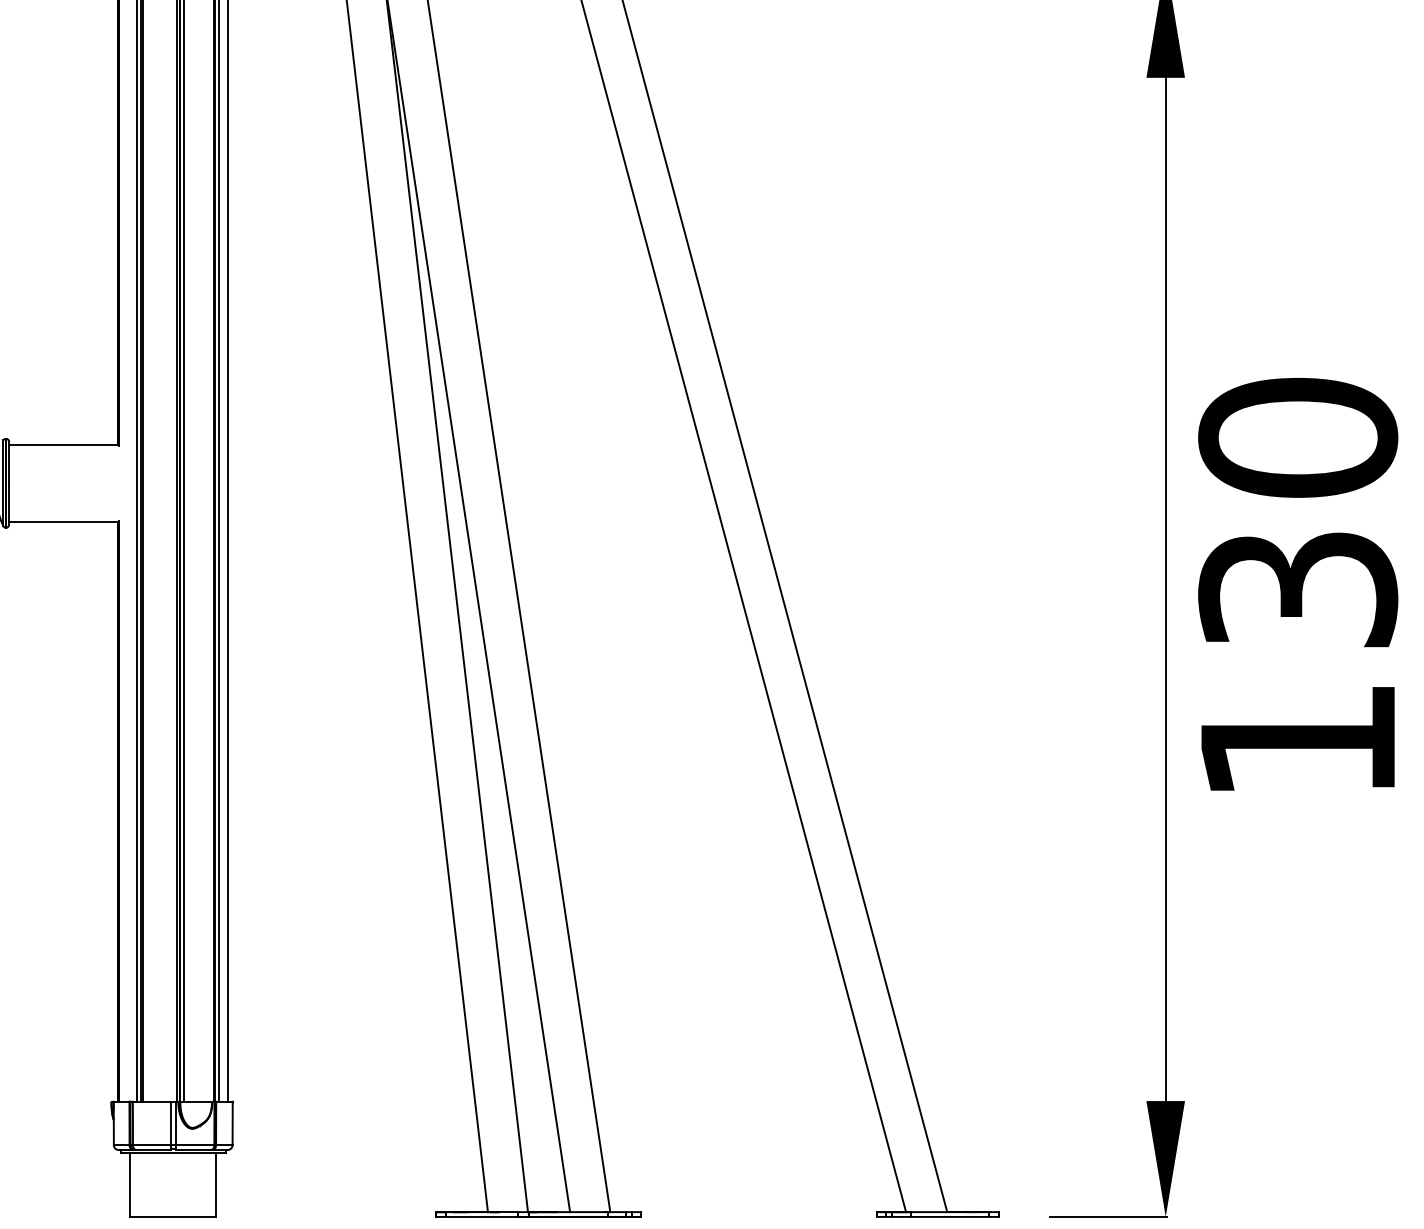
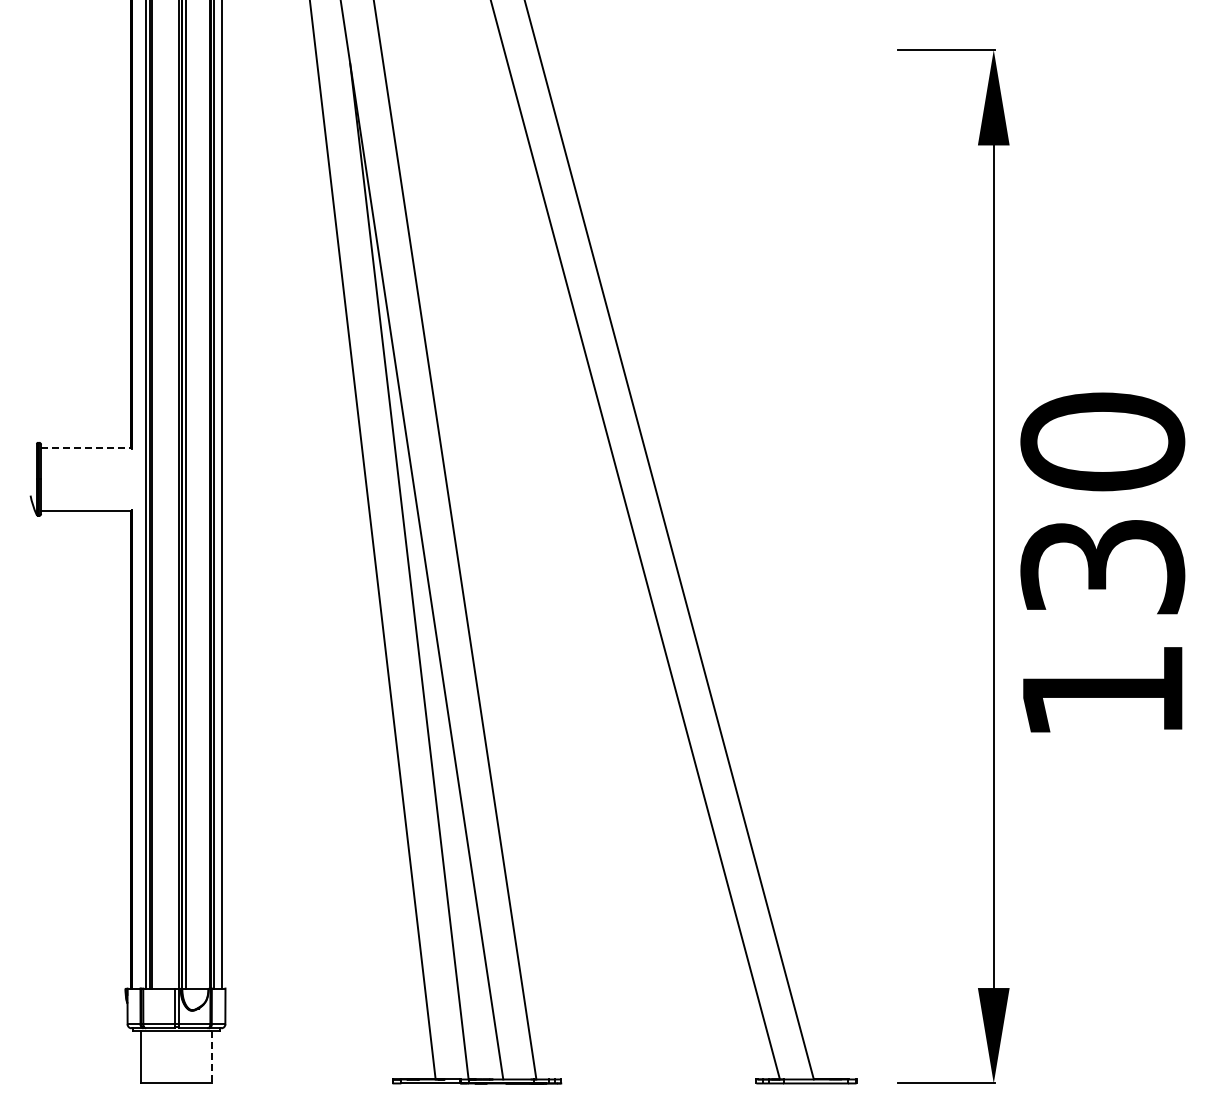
line: (63, 444) -> (86, 447), solid -> dashed
line: (215, 1185) -> (211, 1057), solid -> dashed

